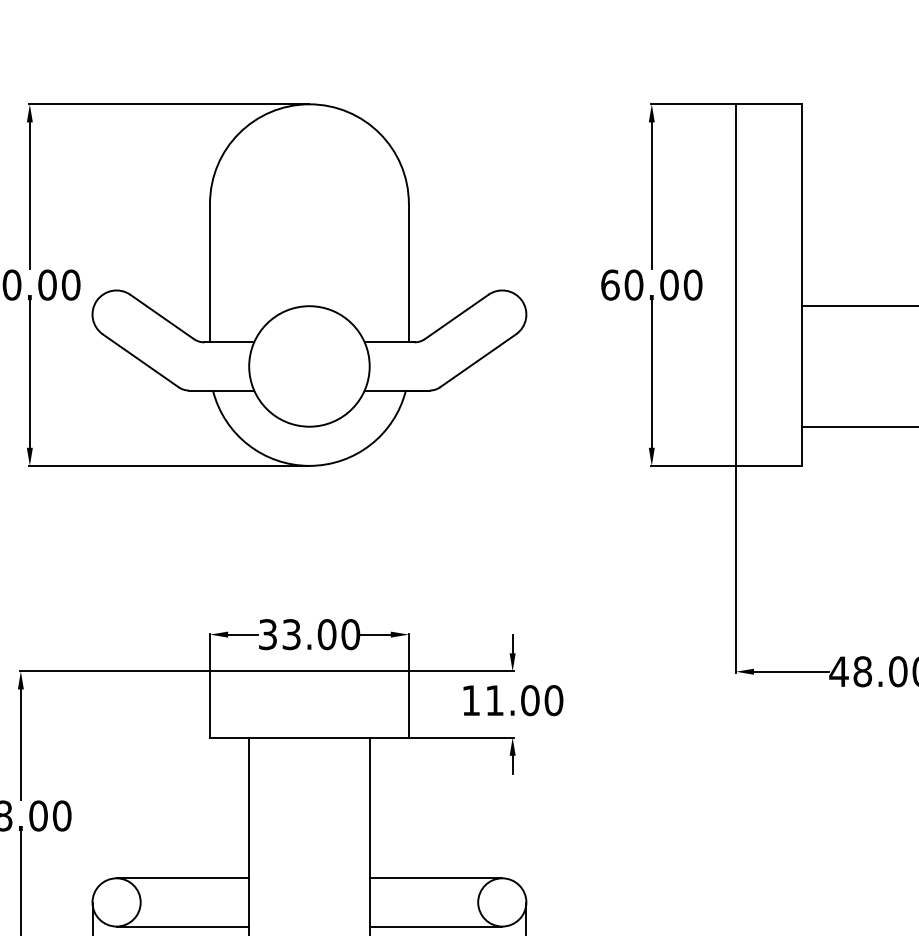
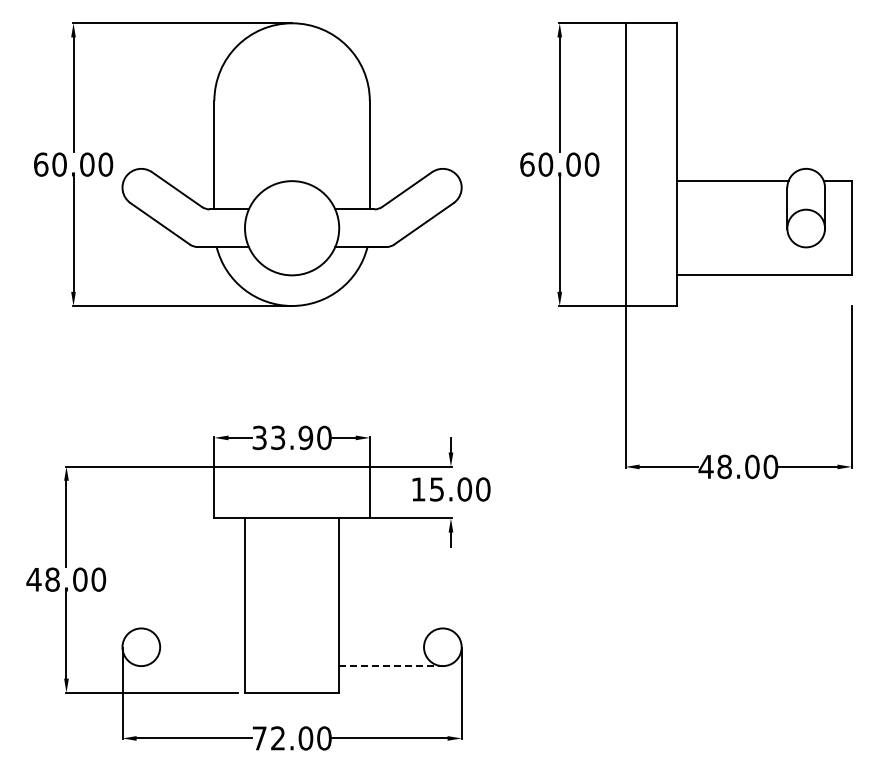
text: (326, 635) -> (305, 438), 33.00 -> 33.90
text: (494, 700) -> (436, 489), 11.00 -> 15.00
line: (182, 878) -> (192, 628), removed
line: (435, 878) -> (390, 628), removed
line: (182, 927) -> (192, 666), removed
line: (436, 927) -> (391, 666), solid -> dashed

